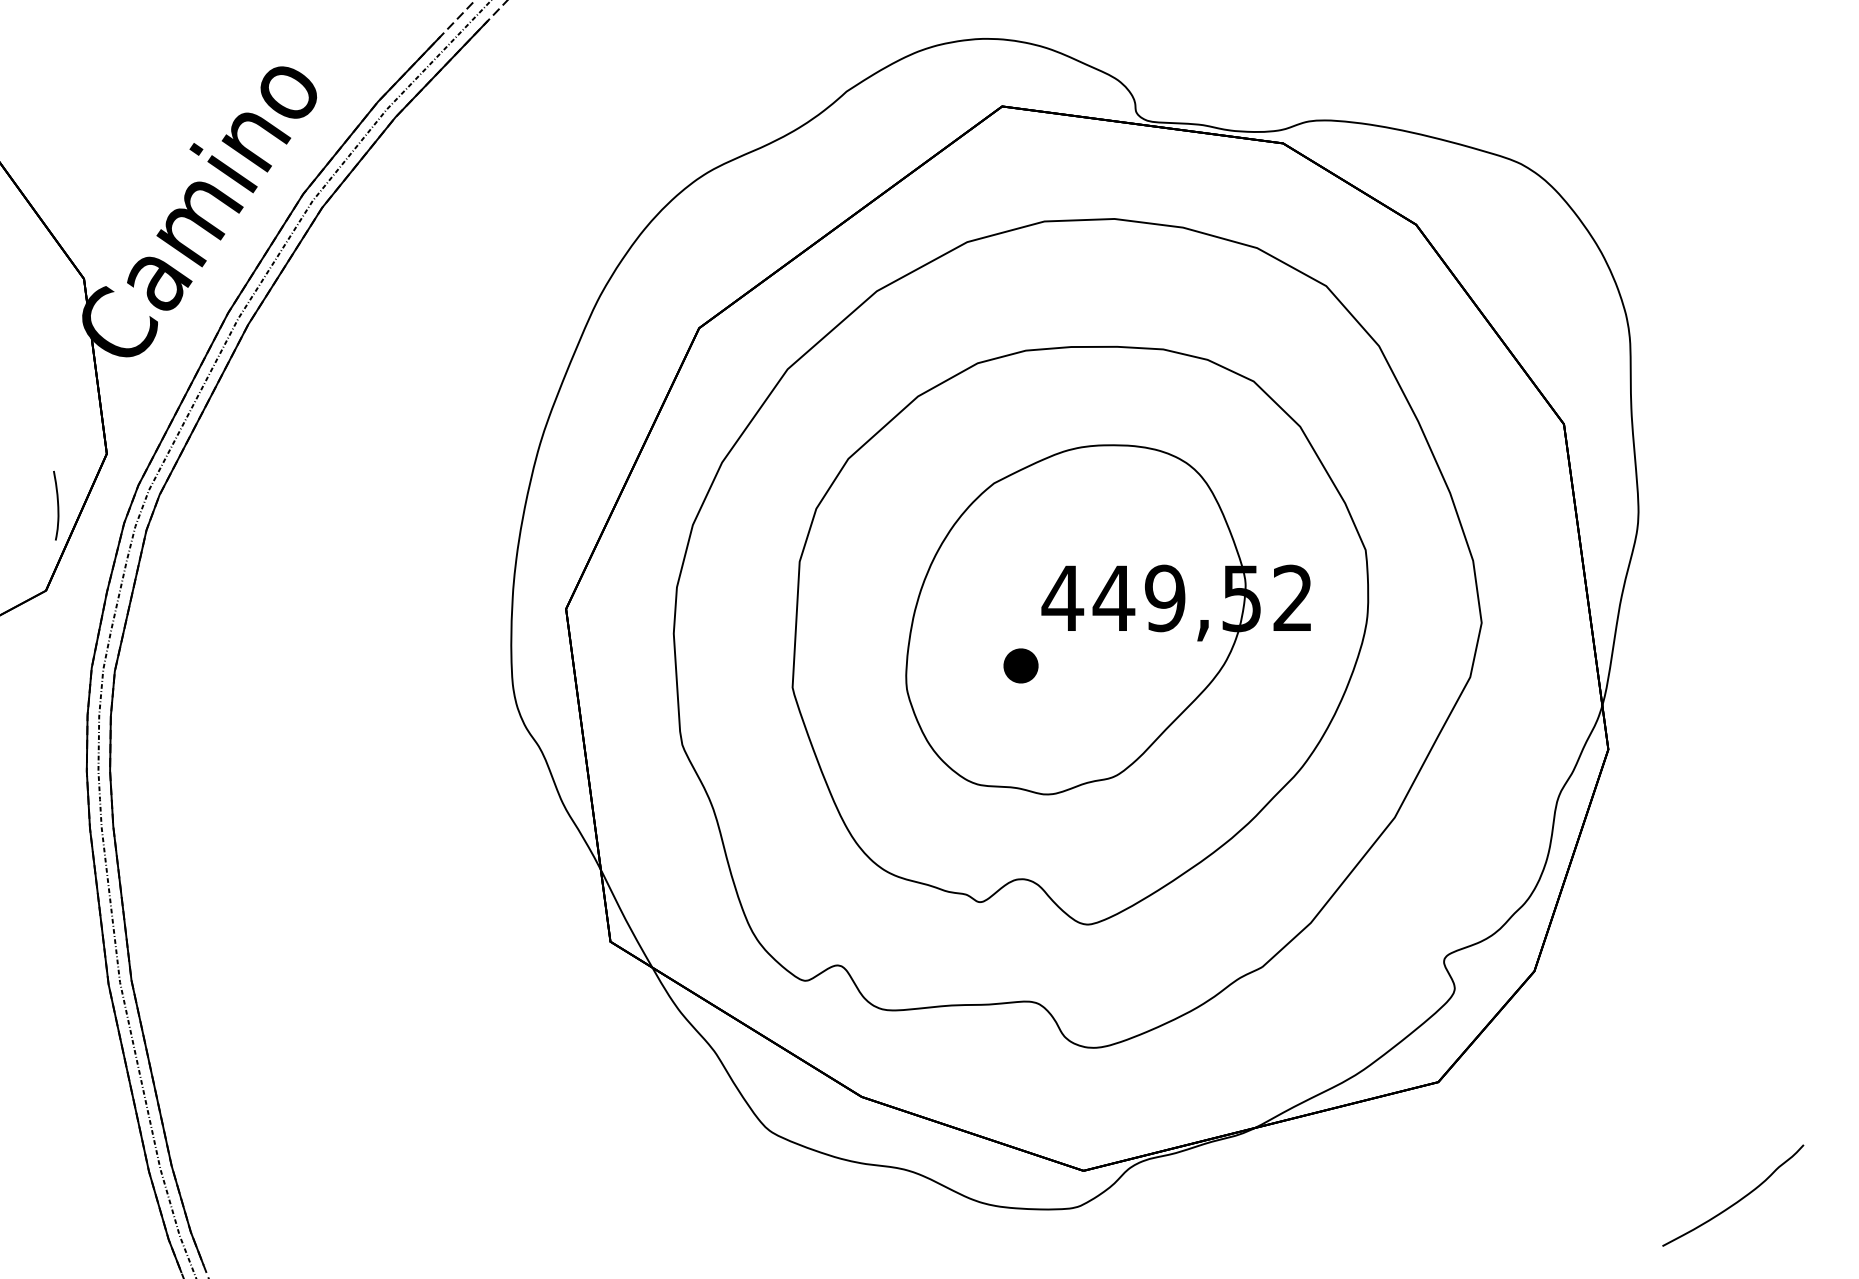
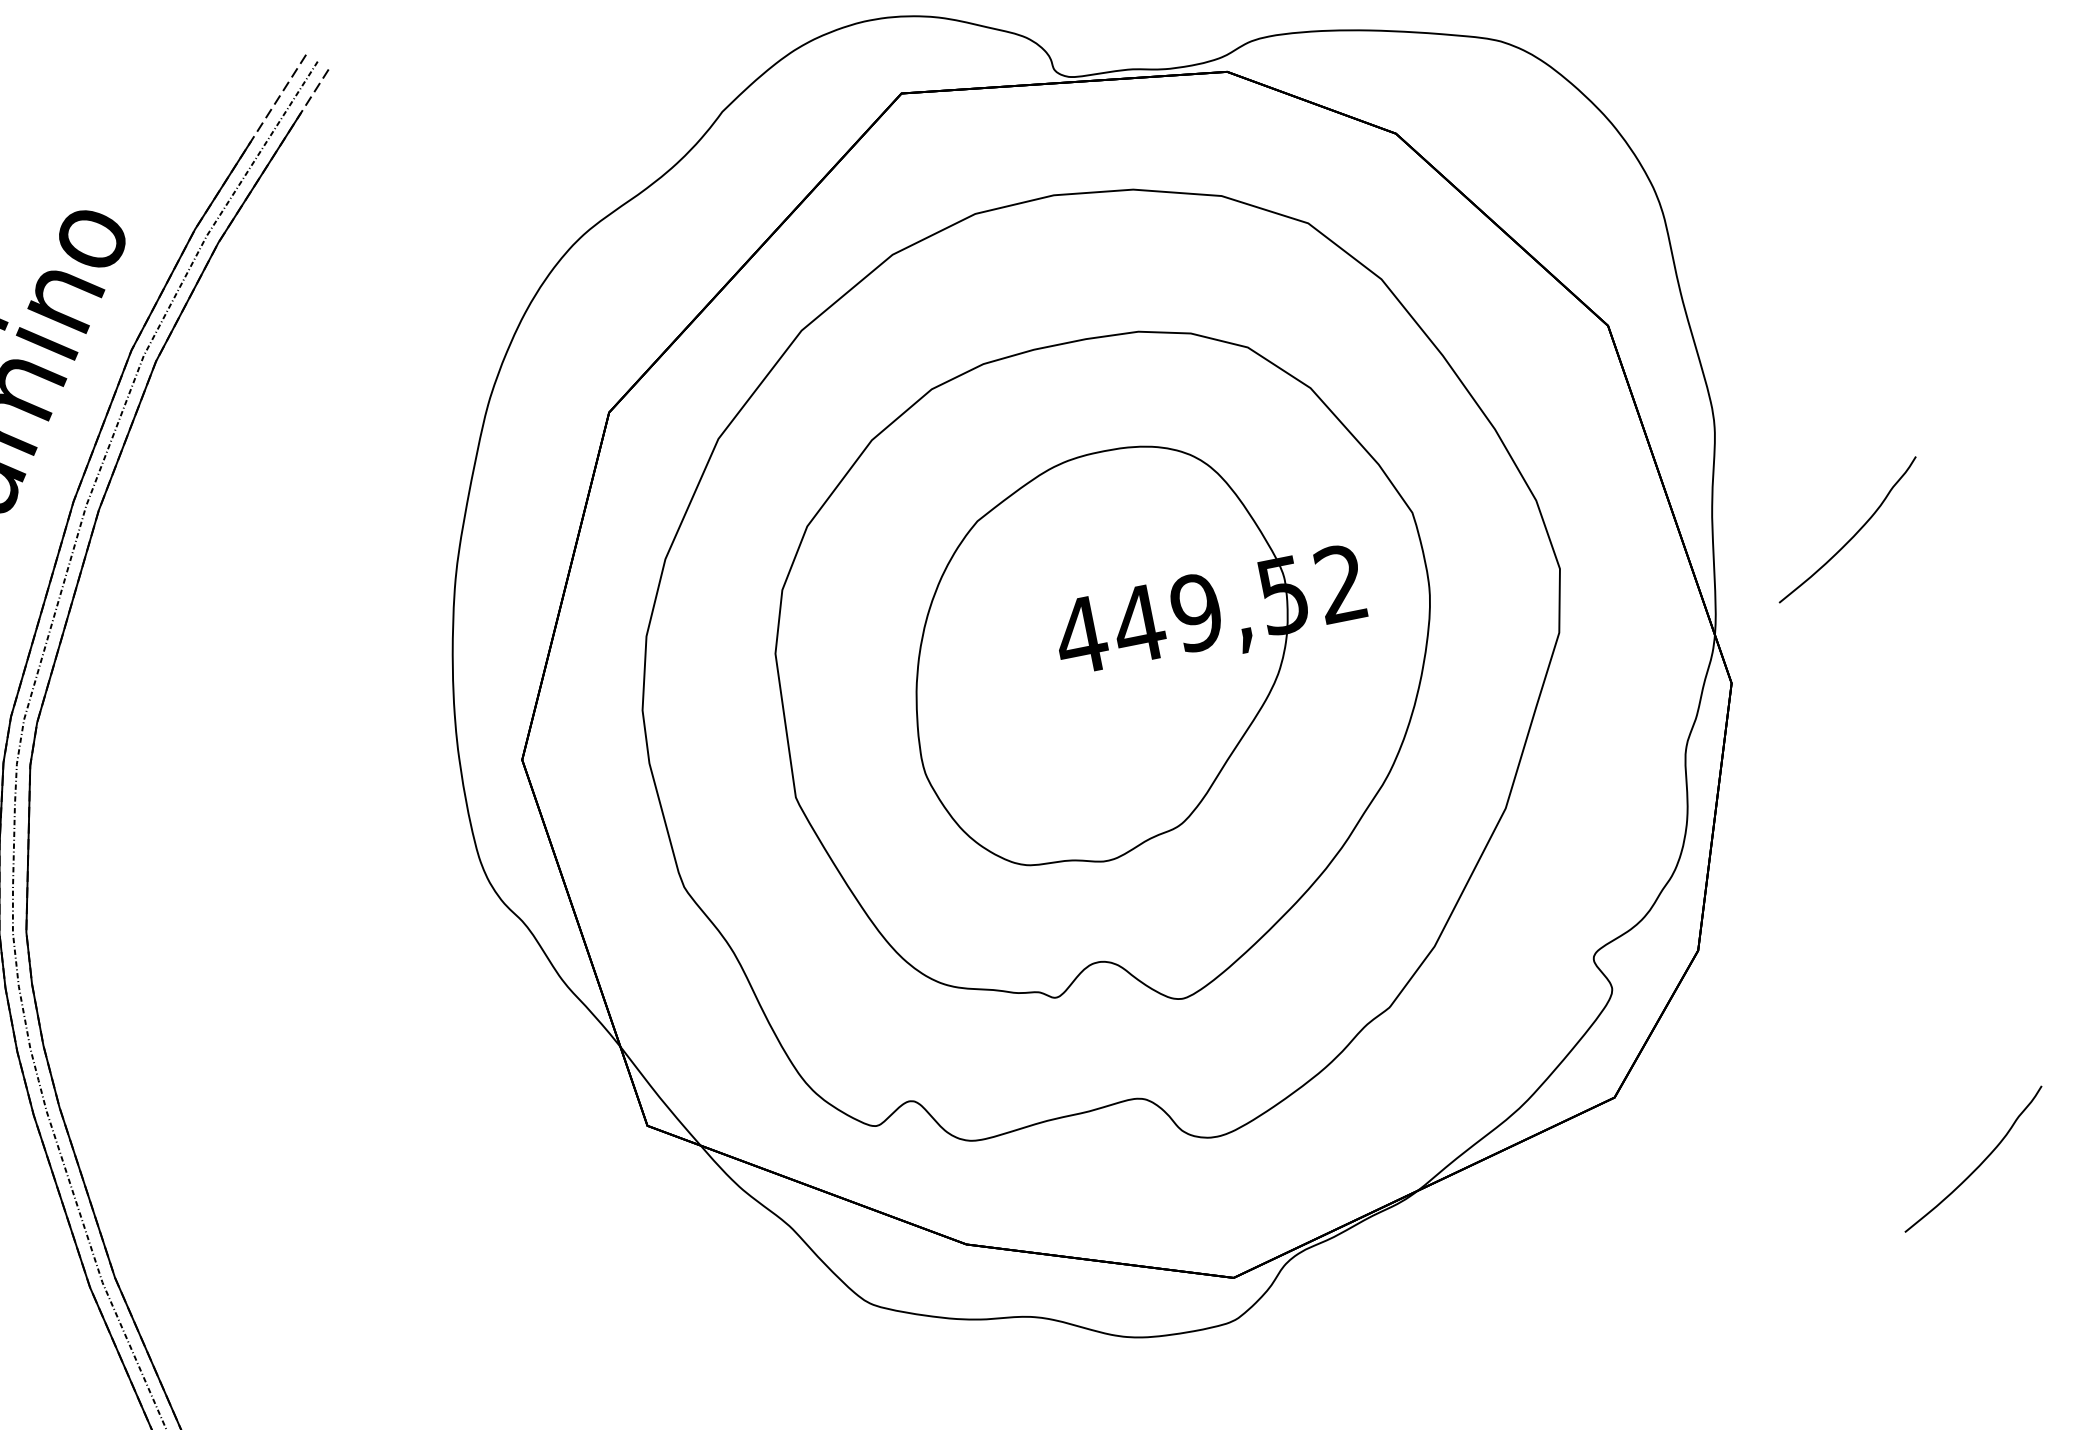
curve: (1737, 643) -> (1853, 534), added
part: (1020, 665) -> (1048, 721), removed

